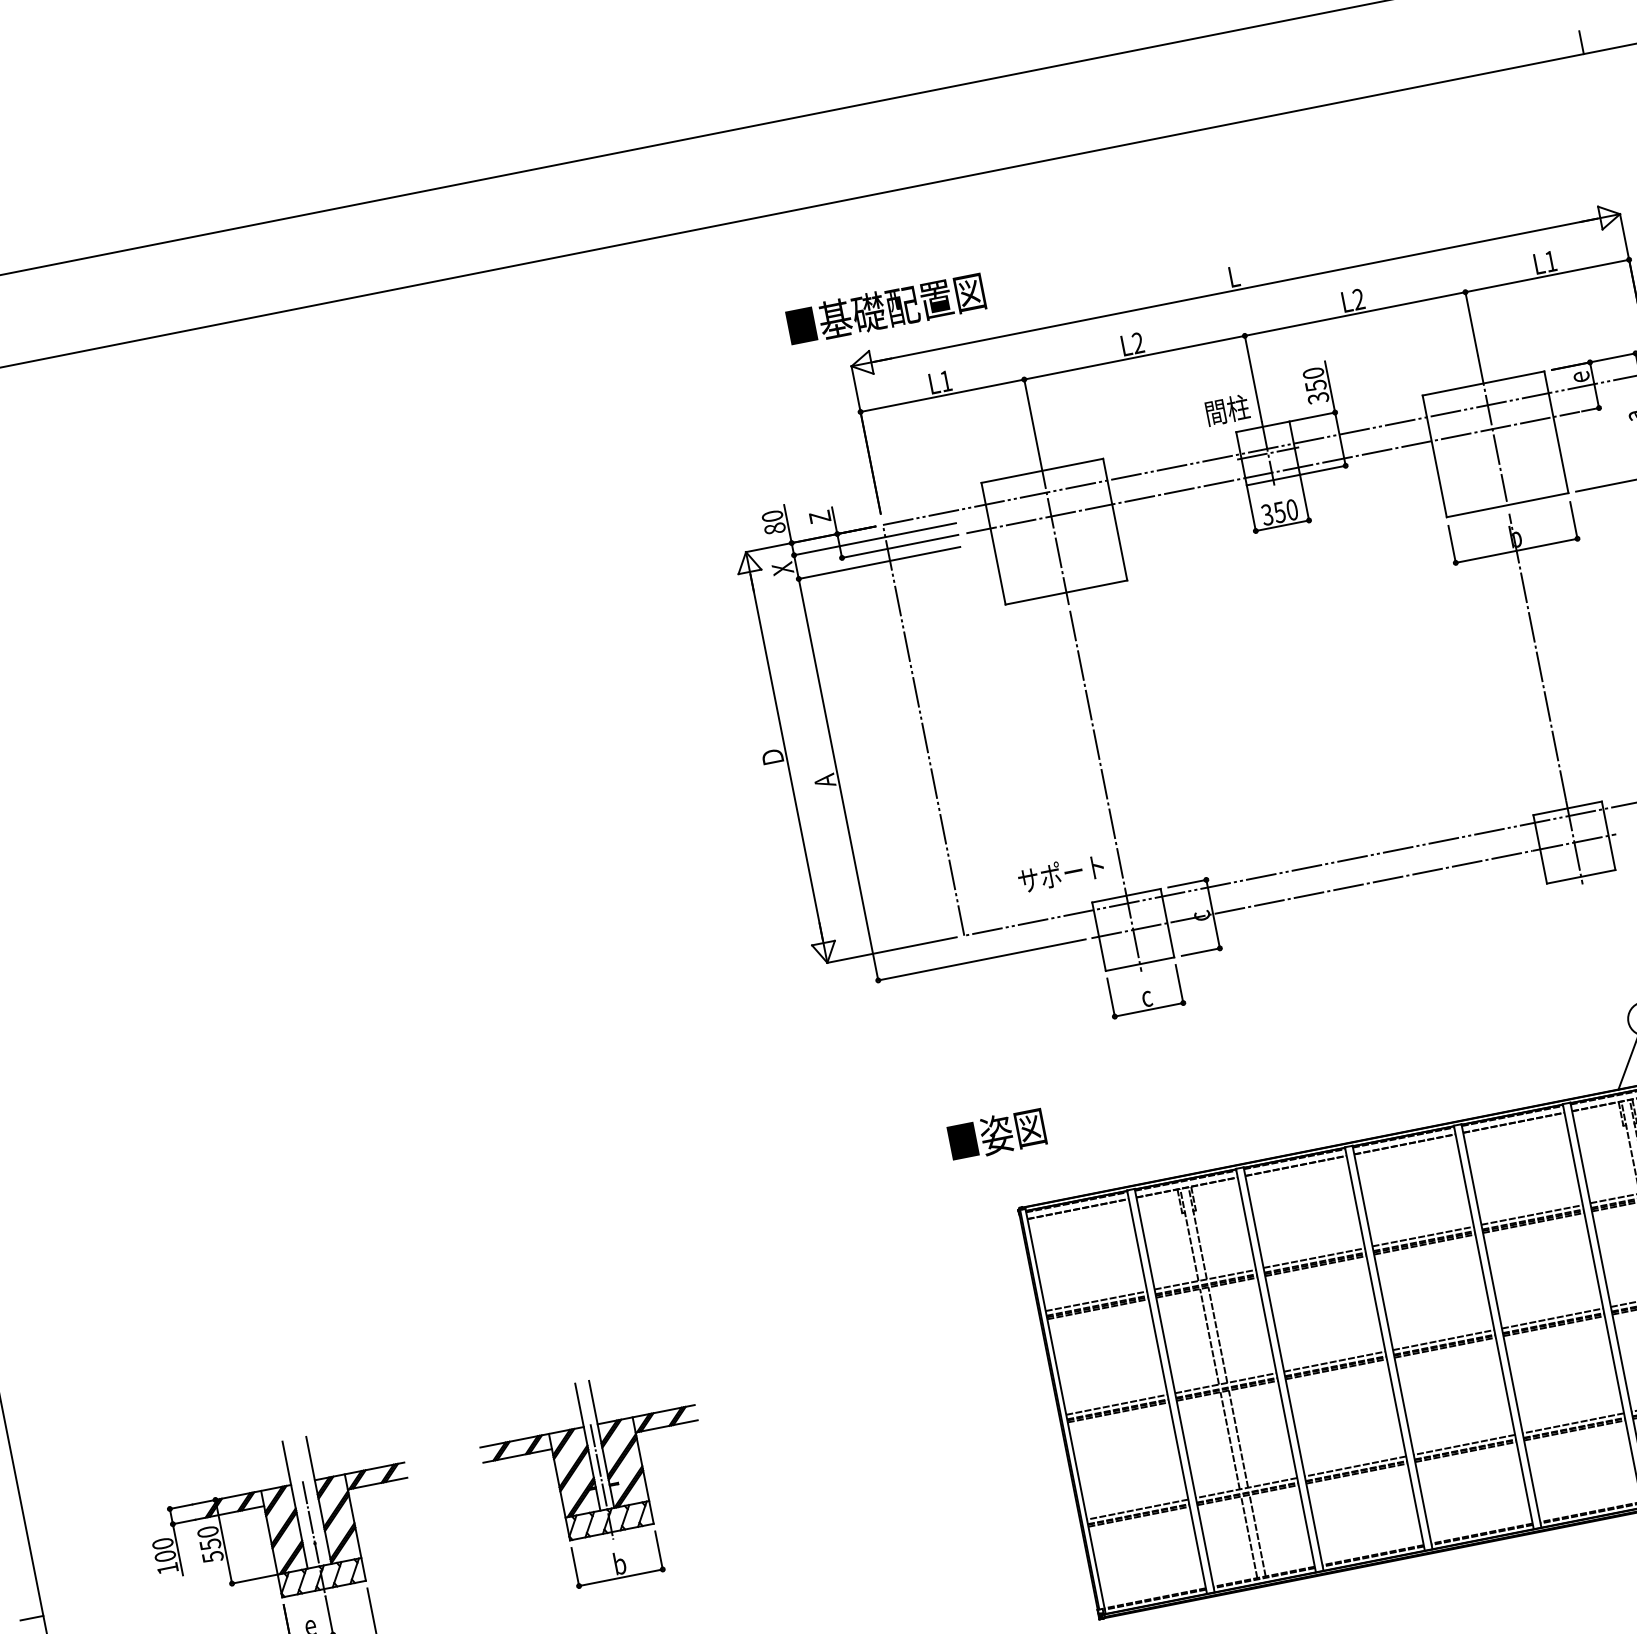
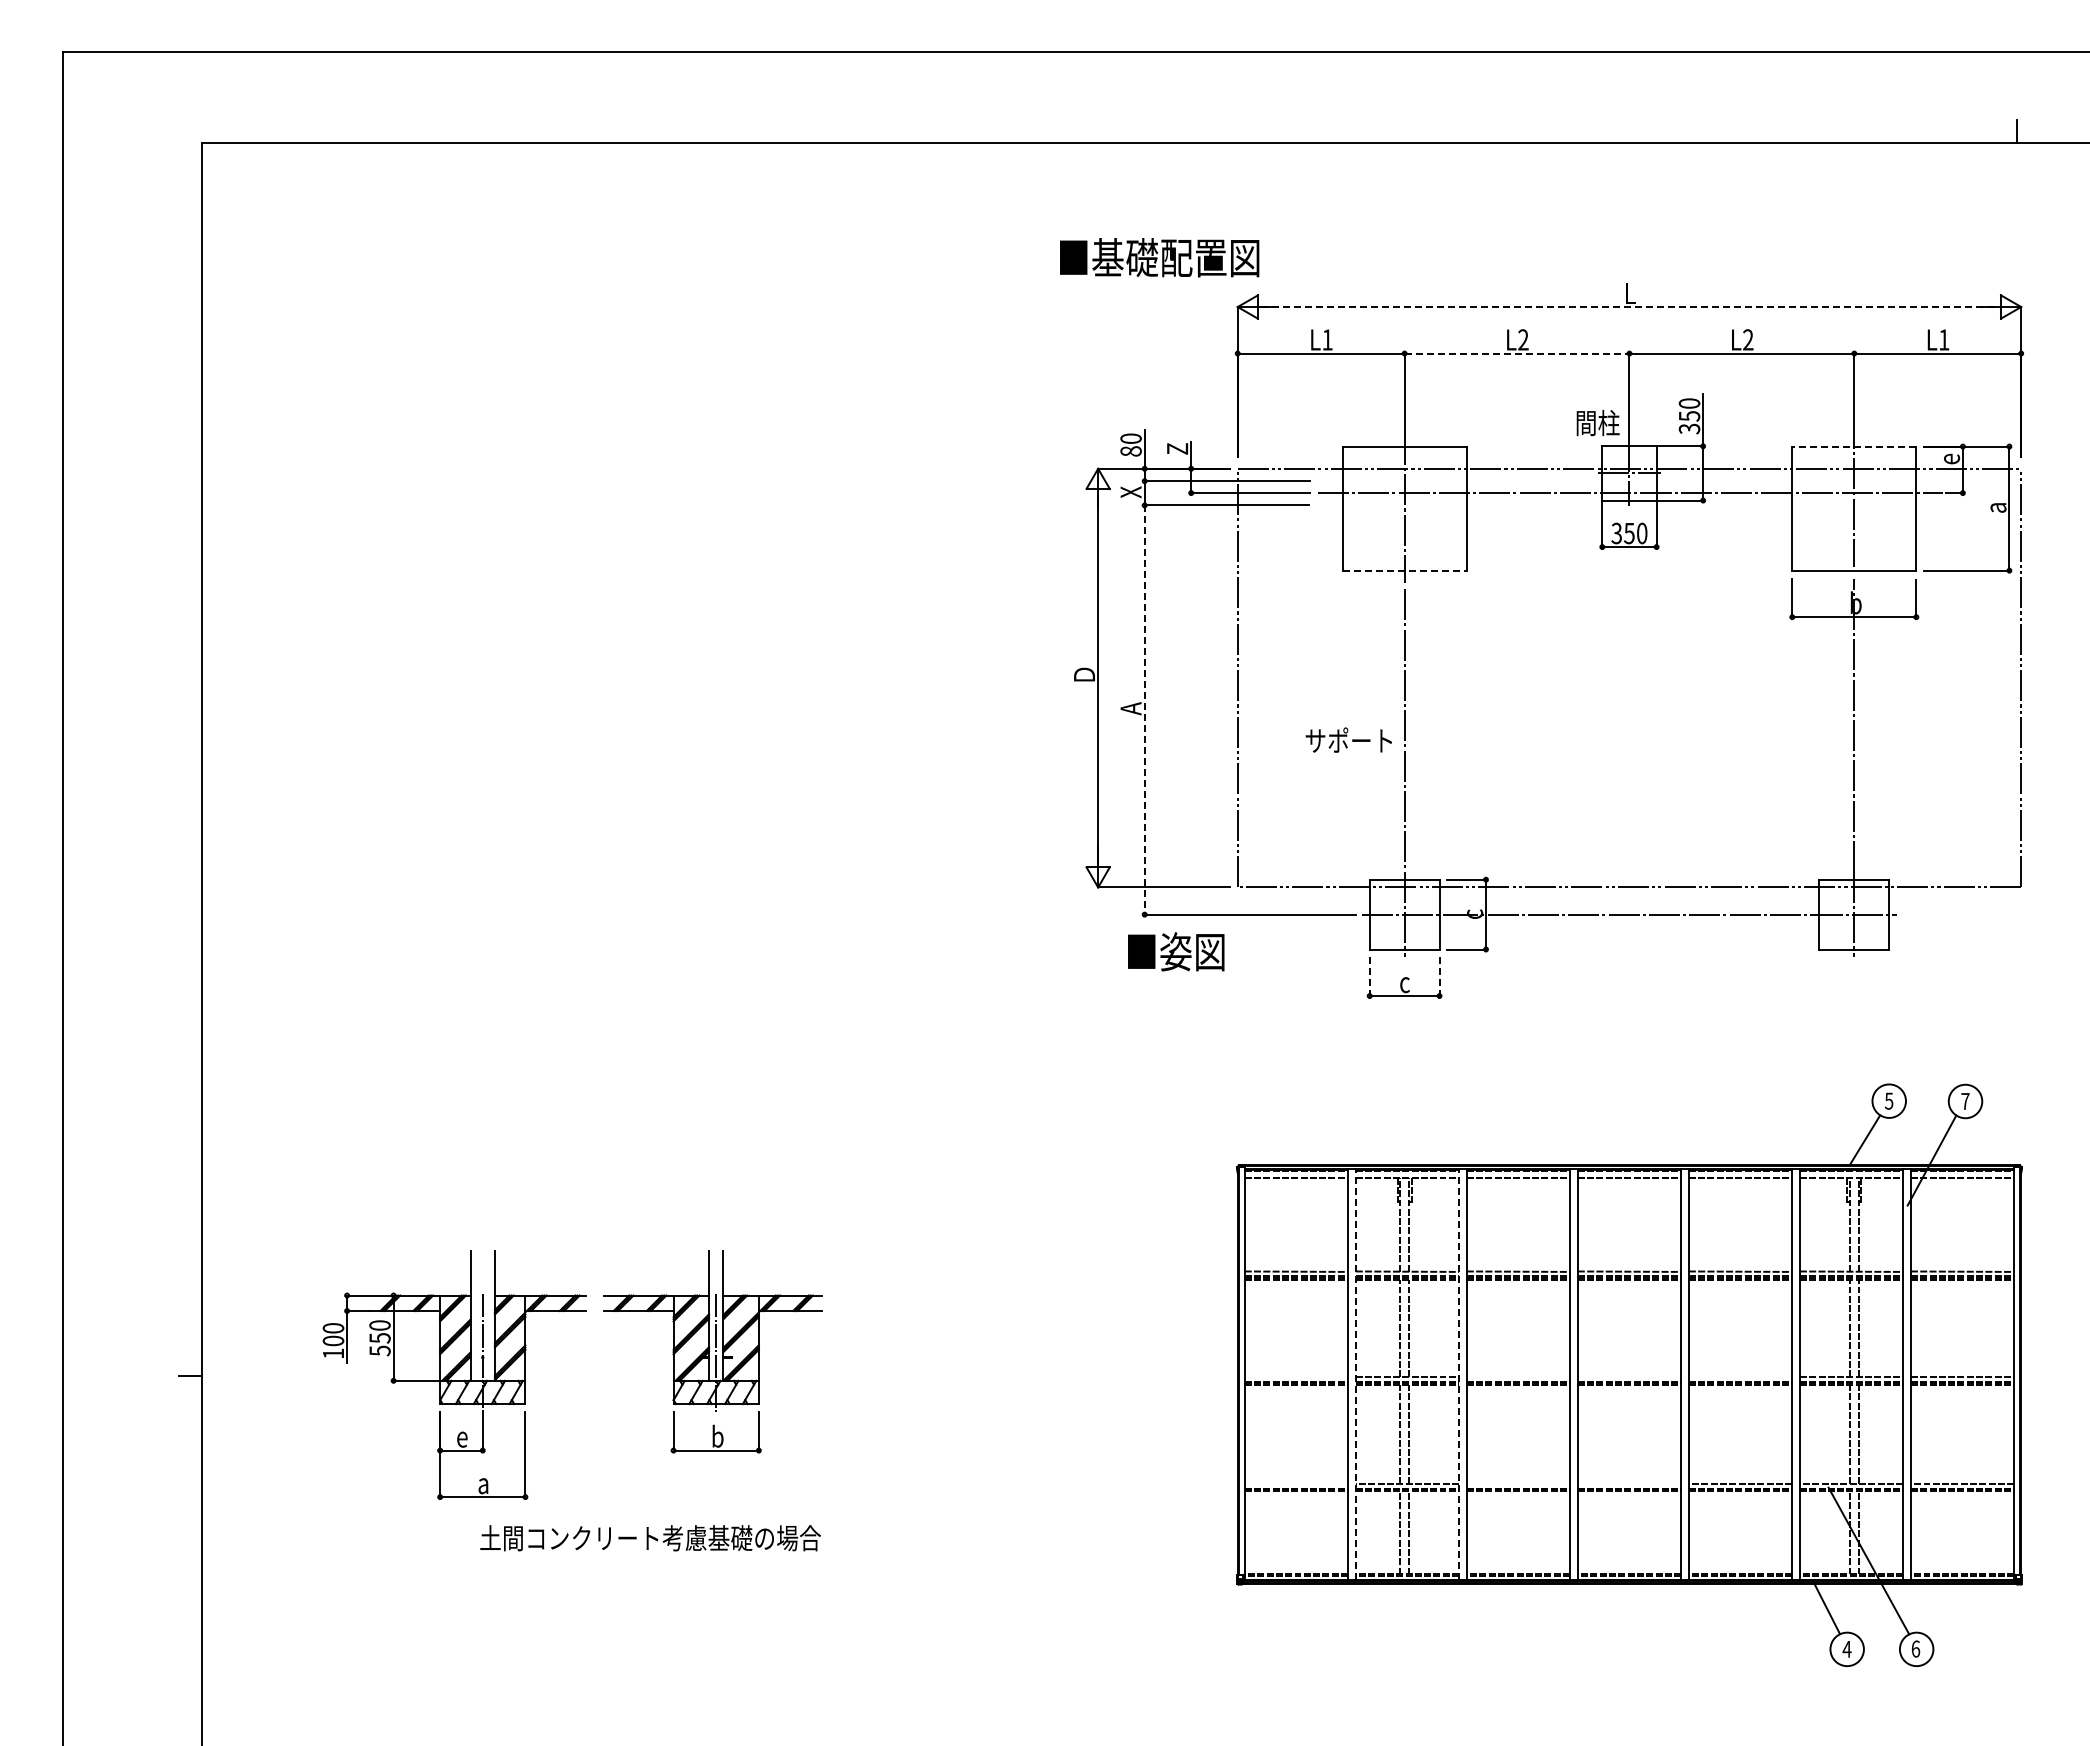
line: (1235, 290) -> (1629, 307), solid -> dashed
text: (885, 309) -> (1159, 257), moved
line: (1135, 357) -> (1517, 353), solid -> dashed
line: (1482, 383) -> (1853, 446), solid -> dashed
line: (1067, 592) -> (1405, 570), solid -> dashed
line: (838, 780) -> (1144, 710), solid -> dashed
text: (1060, 872) -> (1348, 739), moved
line: (1179, 984) -> (1439, 977), solid -> dashed
line: (1111, 998) -> (1369, 977), solid -> dashed
text: (997, 1134) -> (1176, 951), moved
line: (1552, 1318) -> (1740, 1377), removed
line: (1443, 1340) -> (1629, 1377), removed
line: (1334, 1361) -> (1518, 1377), removed
line: (1276, 1370) -> (1459, 1374), solid -> dashed
line: (1174, 1390) -> (1355, 1374), solid -> dashed
line: (1117, 1405) -> (1296, 1377), removed
line: (1464, 1445) -> (1629, 1484), removed
line: (1355, 1466) -> (1518, 1484), removed
part: (598, 1481) -> (712, 1351), moved
line: (1137, 1509) -> (1296, 1484), removed

